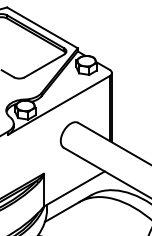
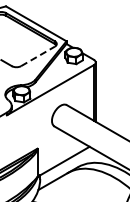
line: (45, 66) -> (38, 56), solid -> dashed

